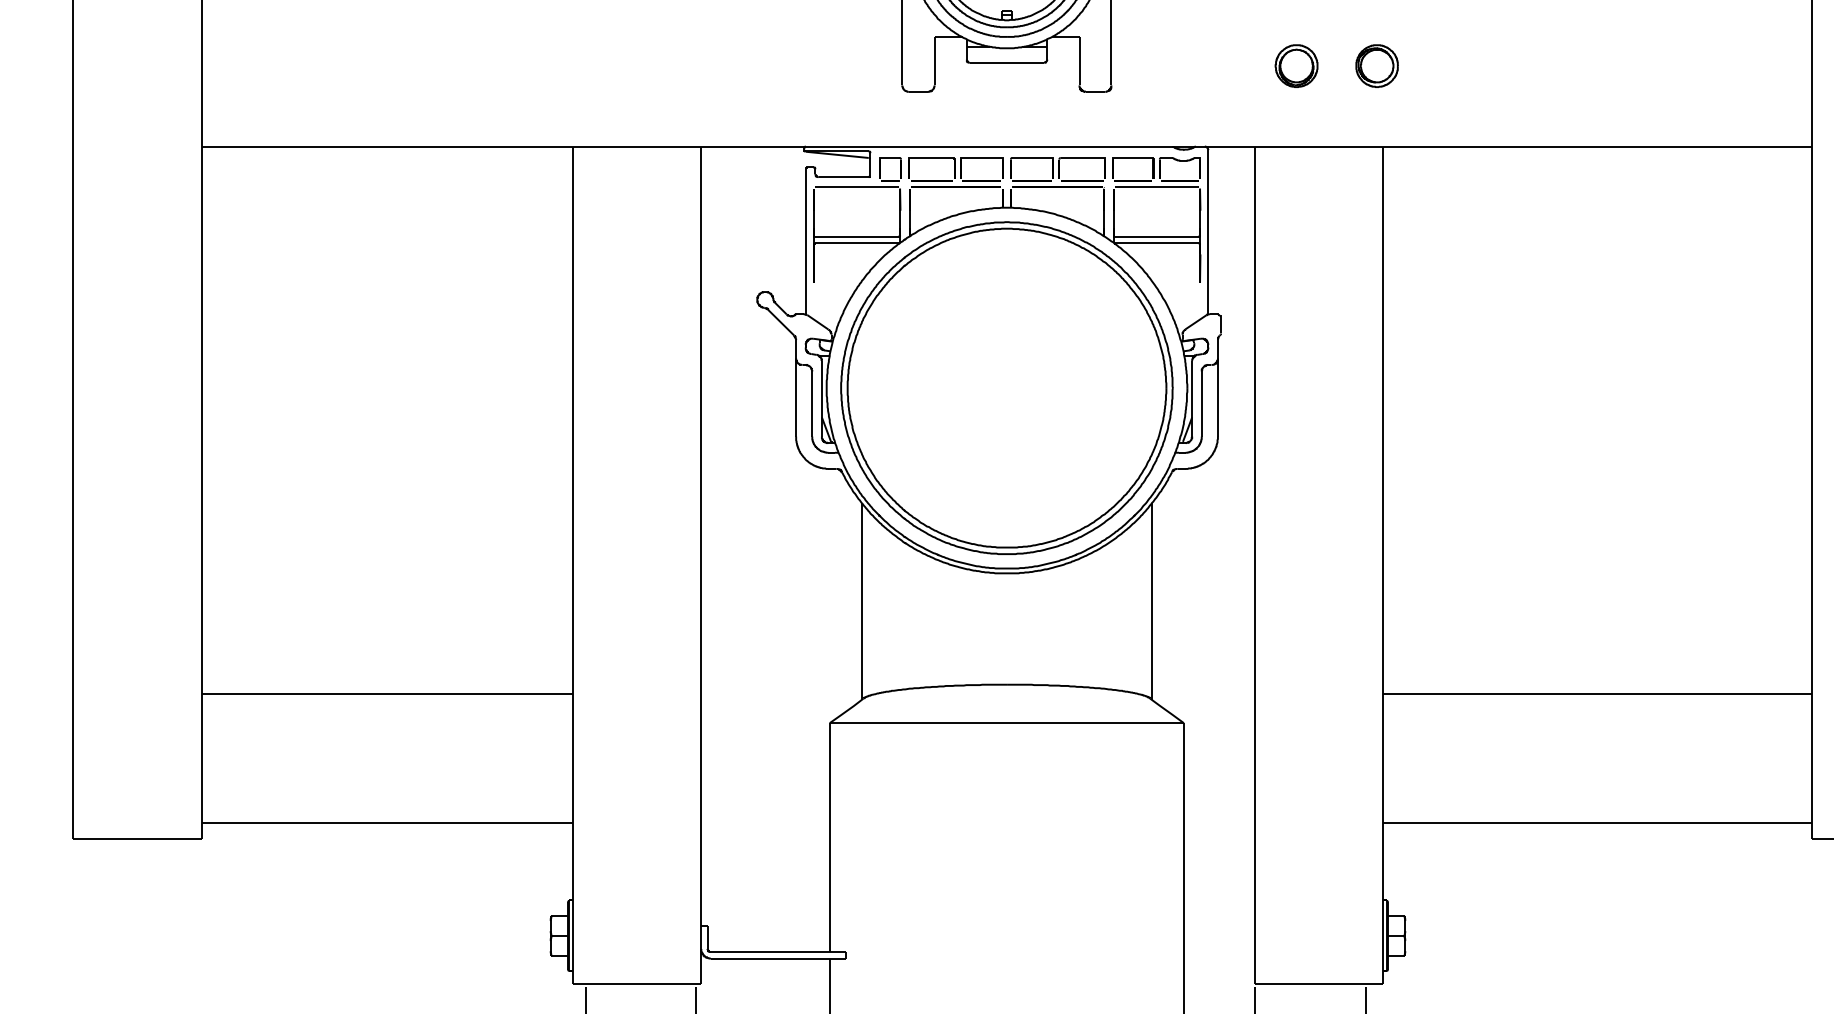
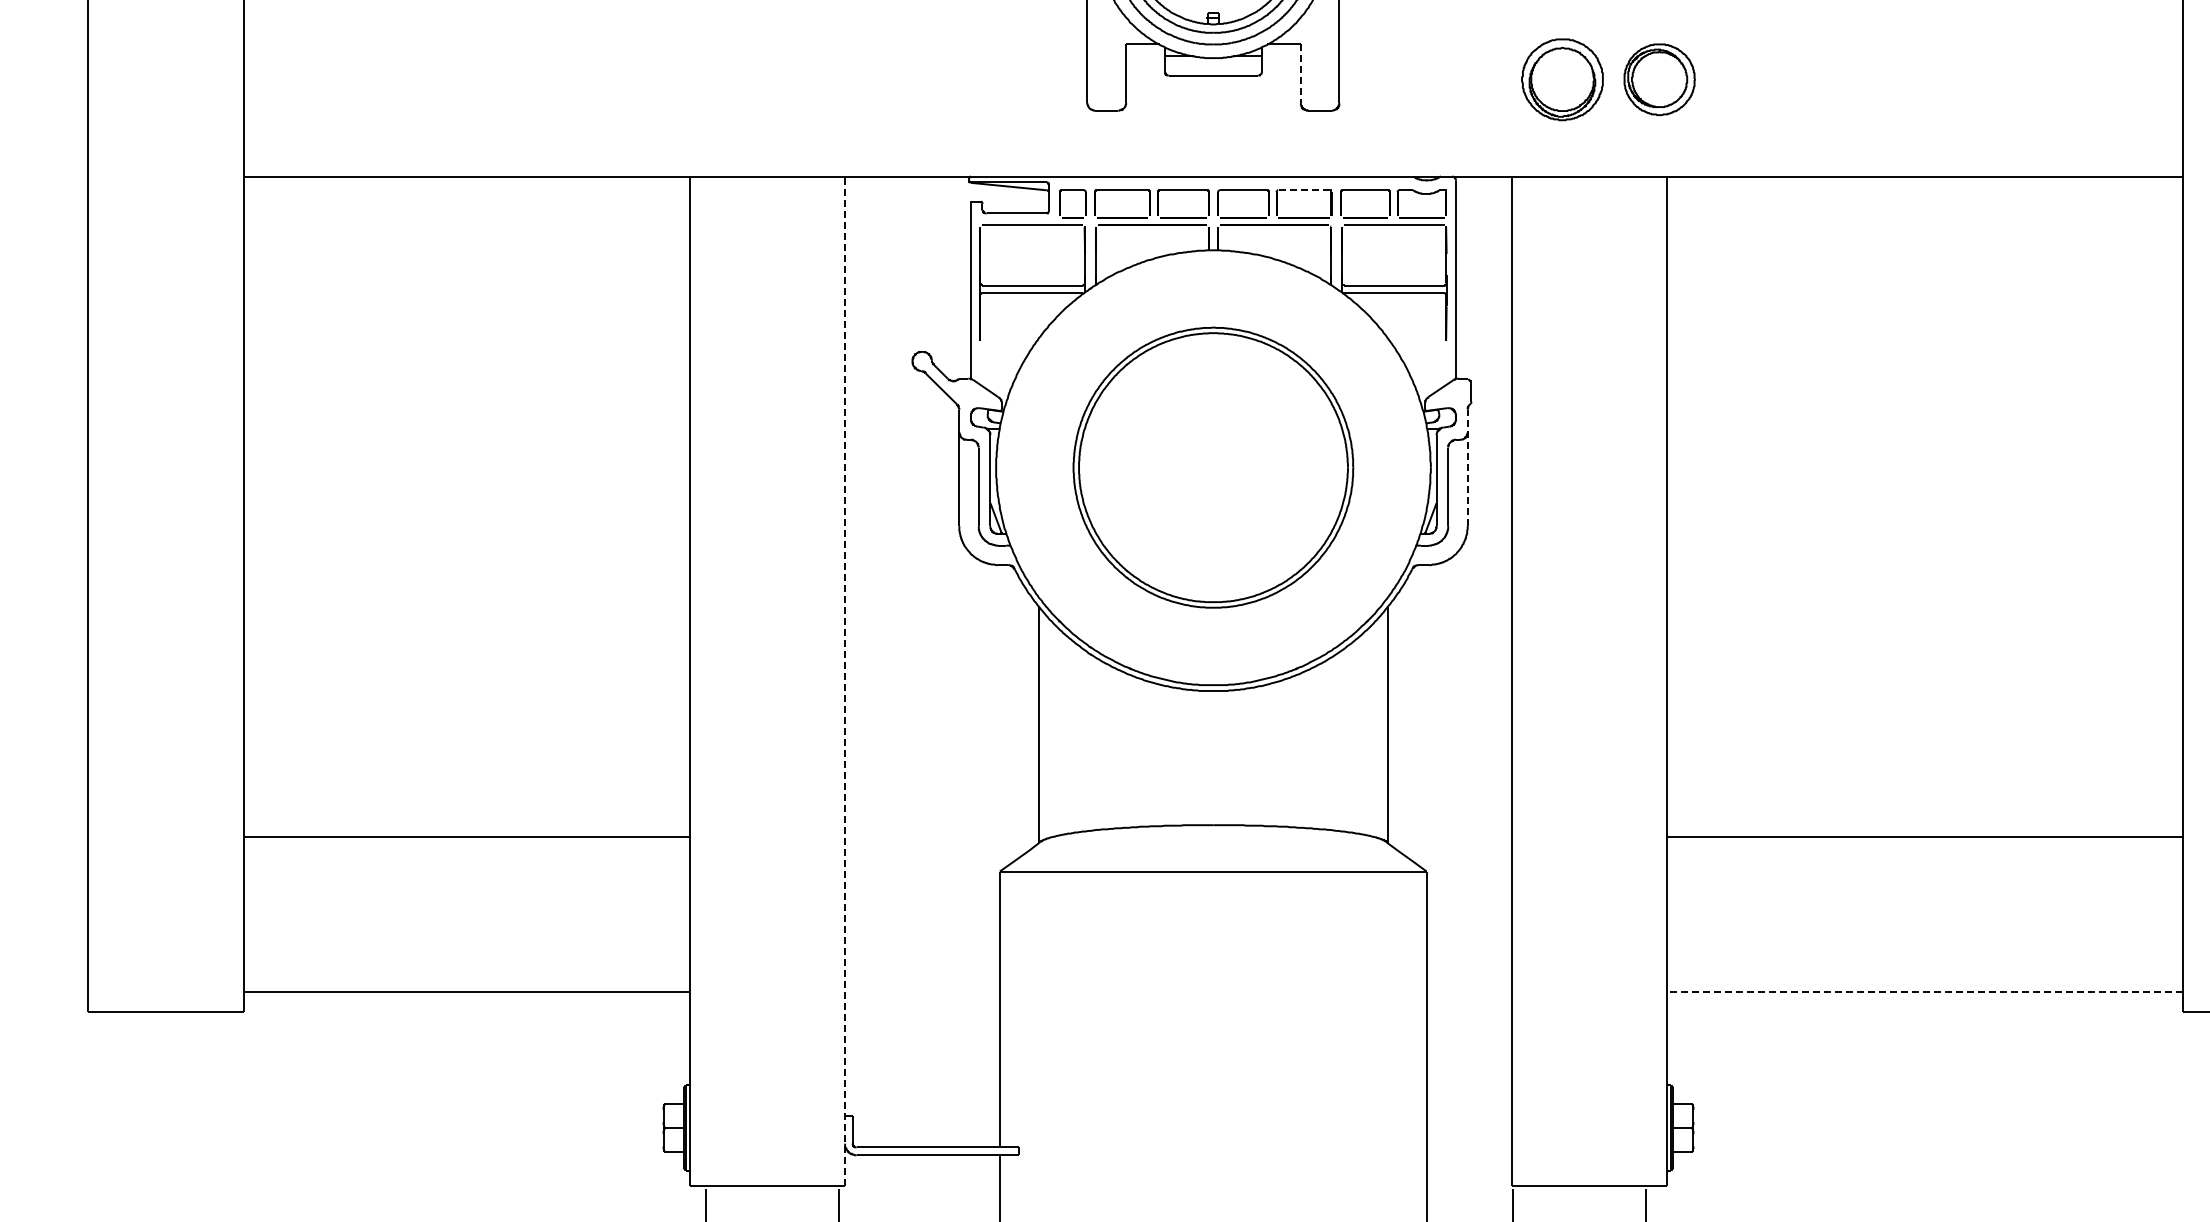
line: (1079, 61) -> (1300, 74), solid -> dashed
part: (1296, 66) -> (1562, 79), size x1.6
part: (1377, 66) -> (1659, 79), size x1.4
line: (1082, 158) -> (1304, 190), solid -> dashed
part: (1007, 387) -> (1213, 467), size x0.7
line: (1217, 387) -> (1467, 467), solid -> dashed
line: (701, 565) -> (845, 681), solid -> dashed
line: (1596, 823) -> (1924, 992), solid -> dashed

